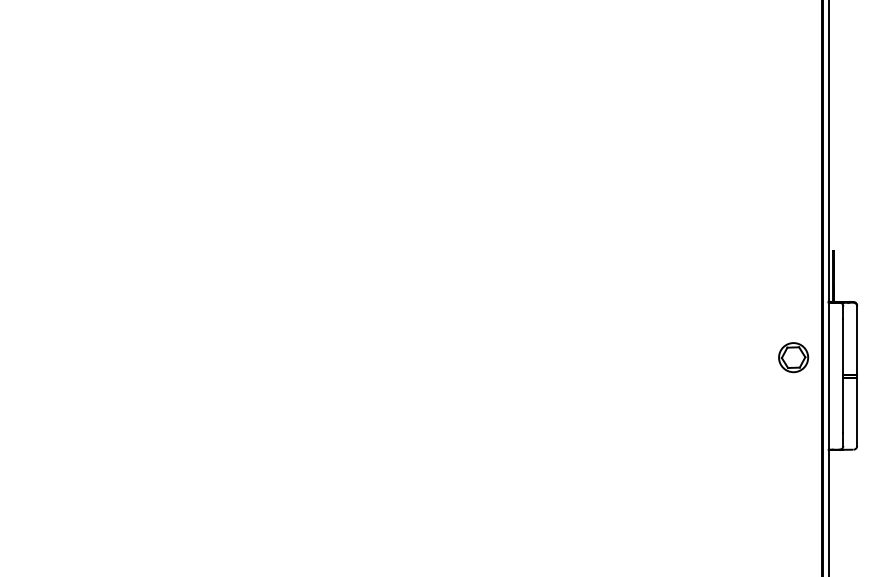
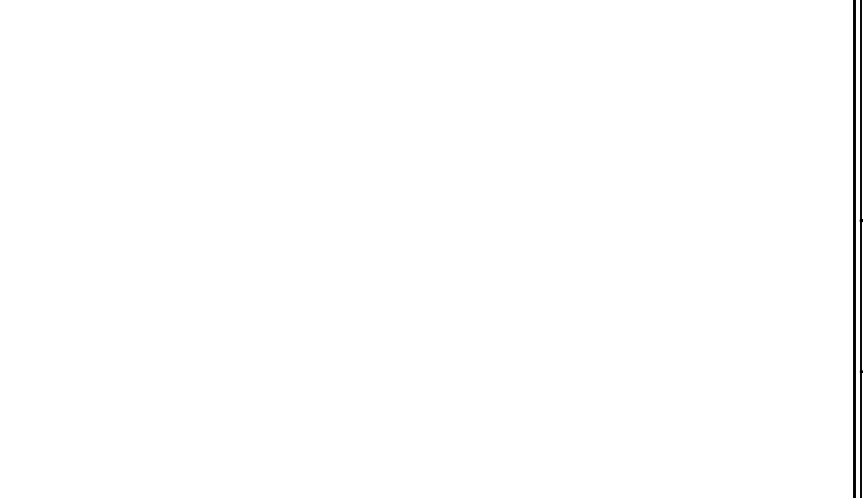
part: (793, 357) -> (824, 277), removed

